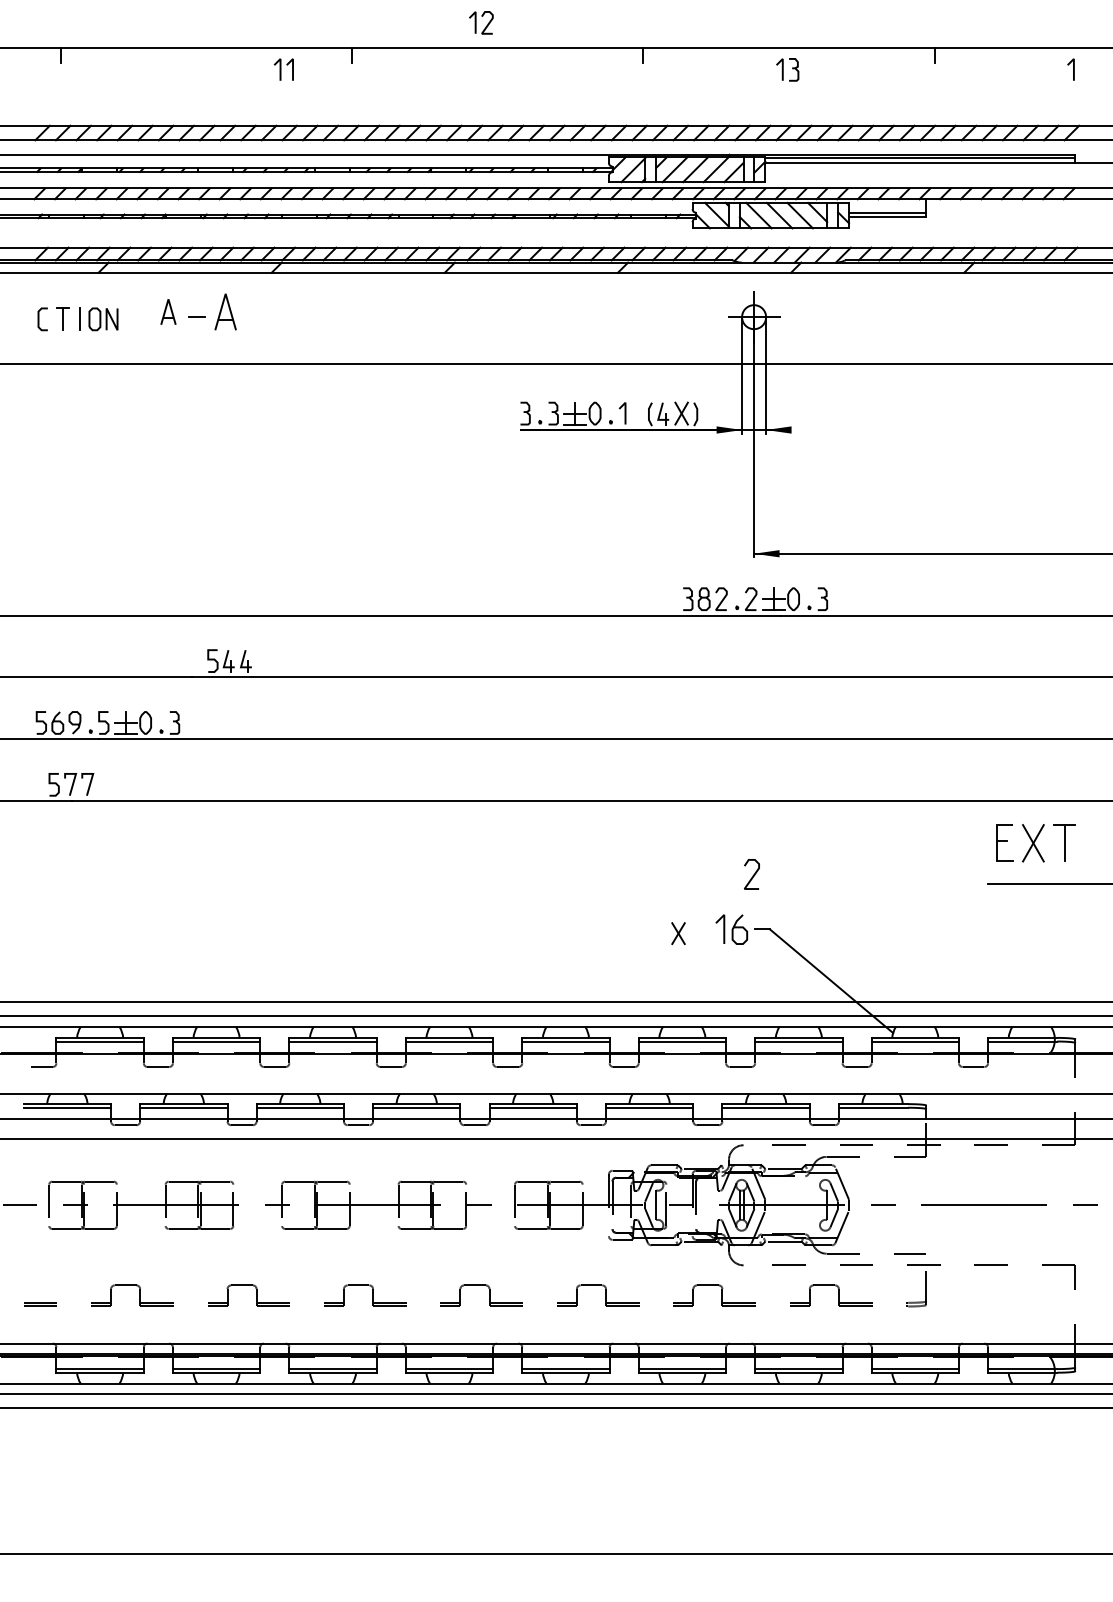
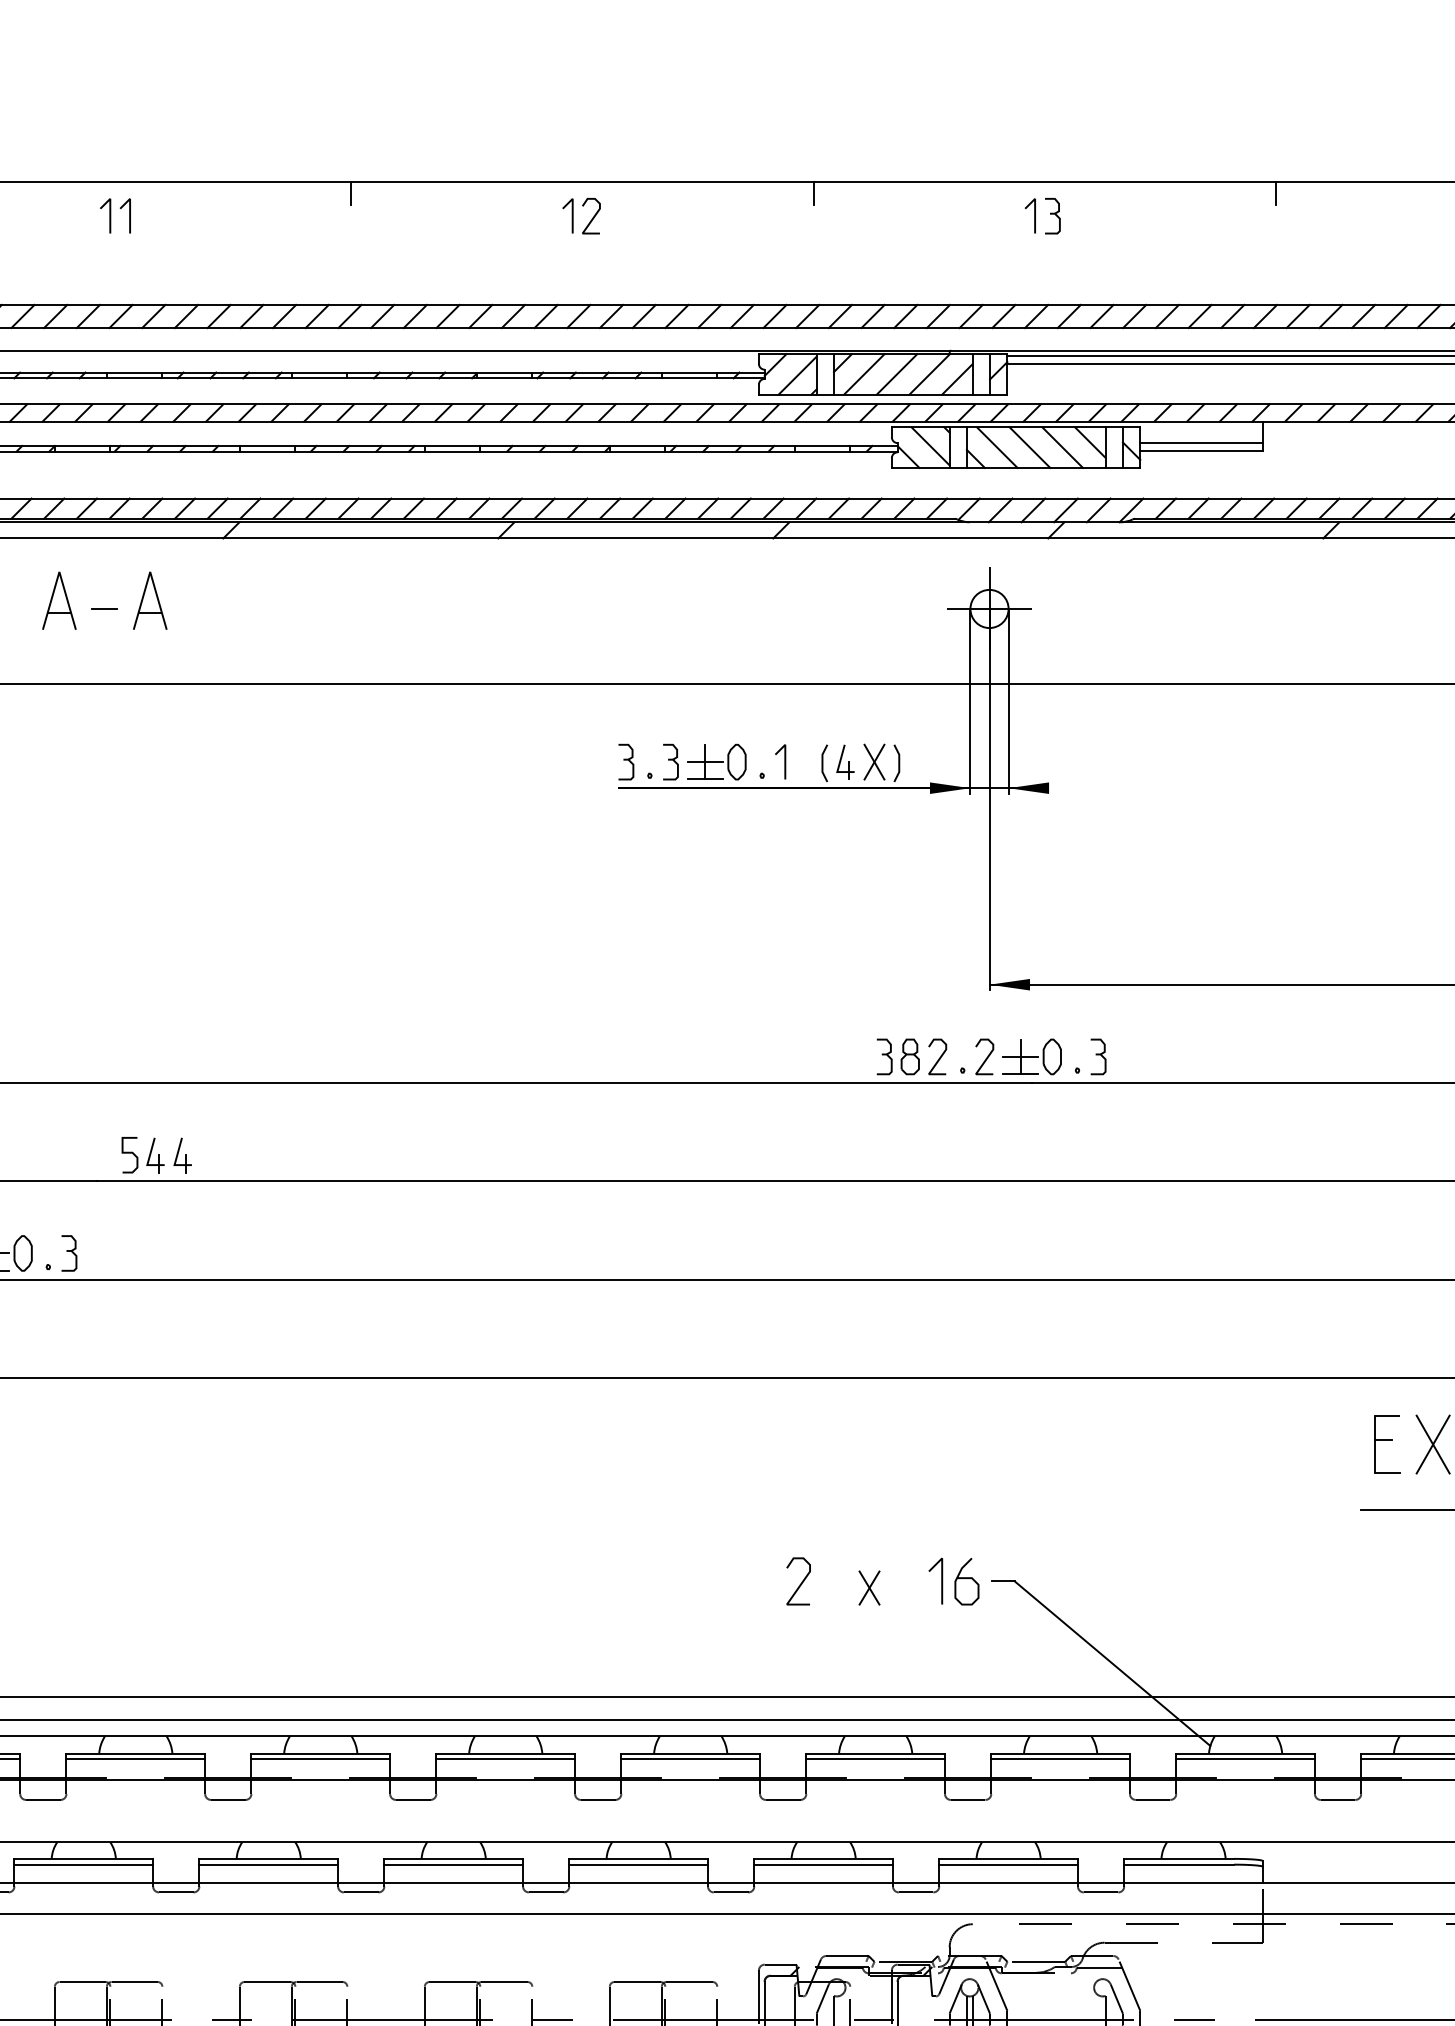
part: (481, 22) -> (581, 215), moved
part: (283, 69) -> (115, 215), moved
part: (168, 311) -> (59, 599), size x1.43
curve: (752, 875) -> (799, 1583), moved

